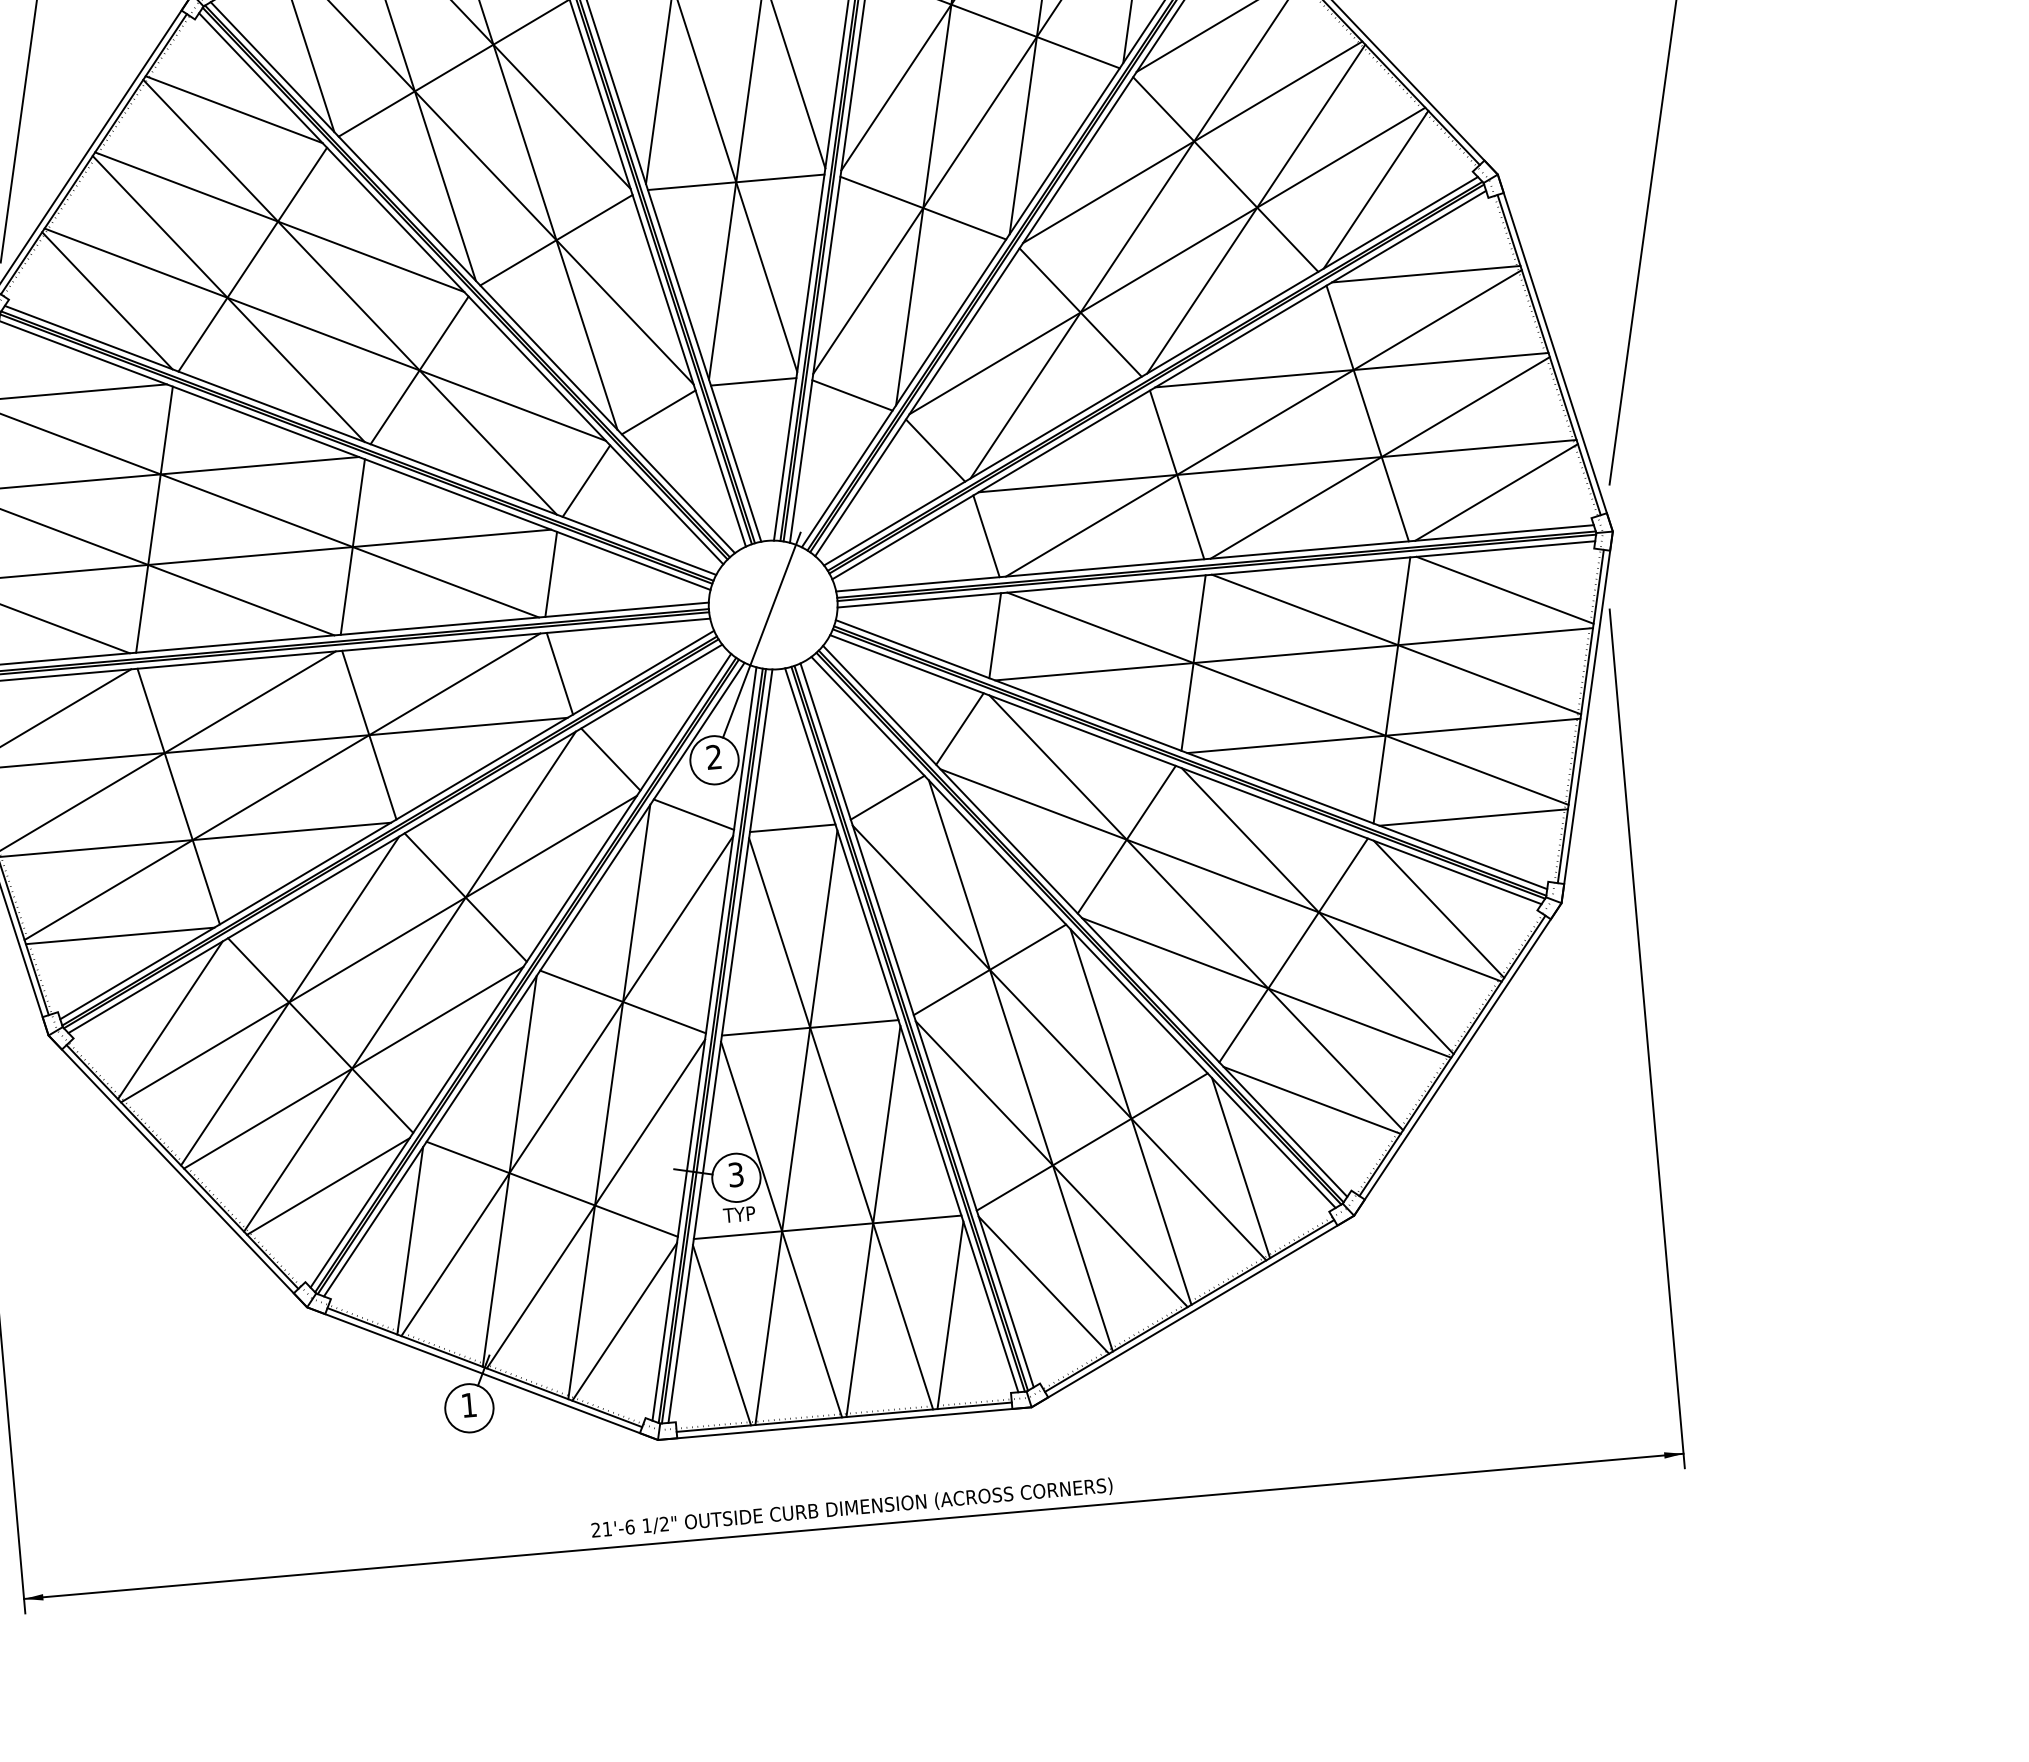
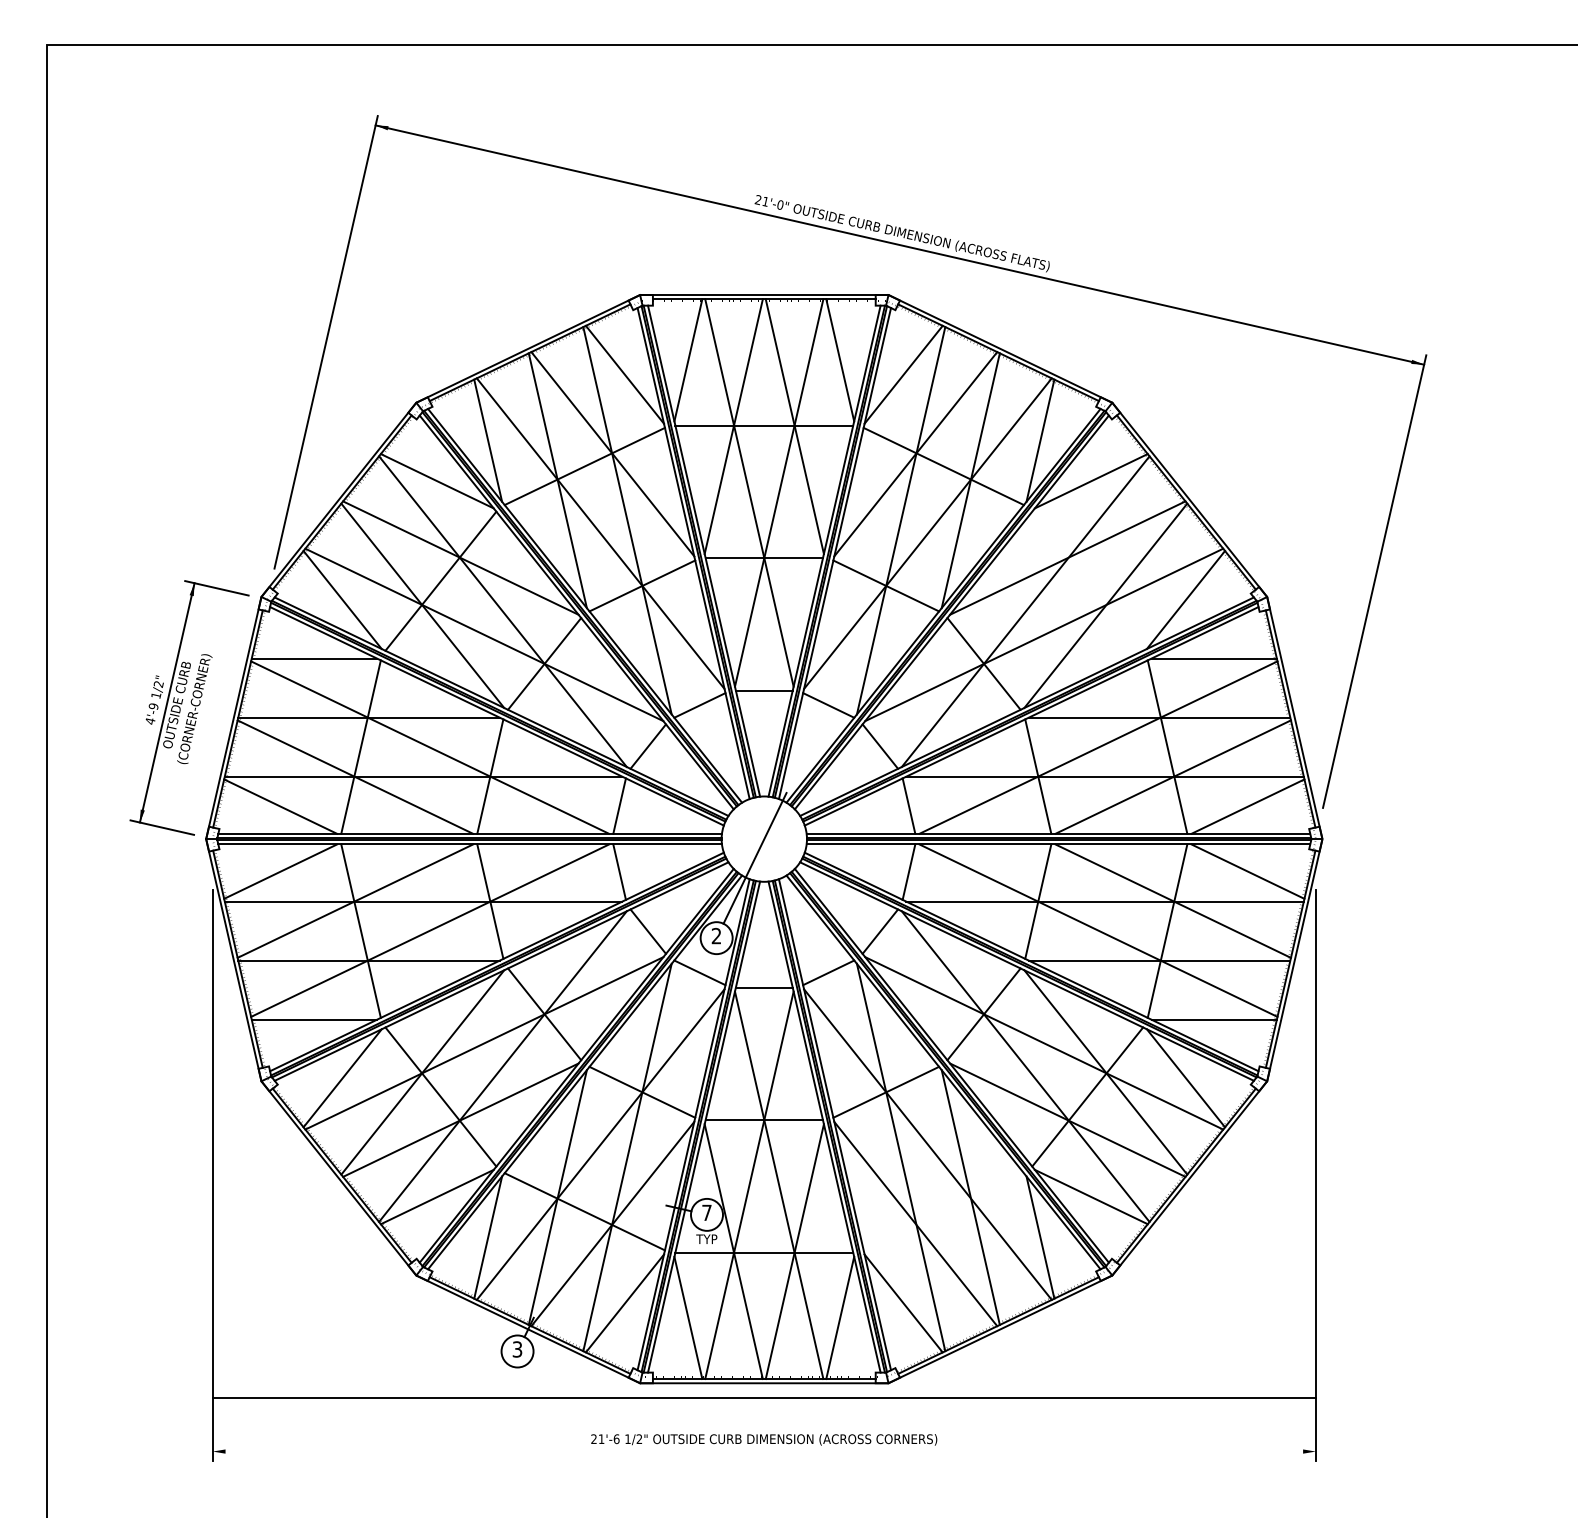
line: (1225, 173) -> (1087, 580), removed
line: (1091, 1141) -> (943, 1211), removed
text: (735, 1174) -> (706, 1212), 3 -> 7
text: (469, 1405) -> (517, 1349), 1 -> 3
line: (852, 1526) -> (763, 1397), moved

